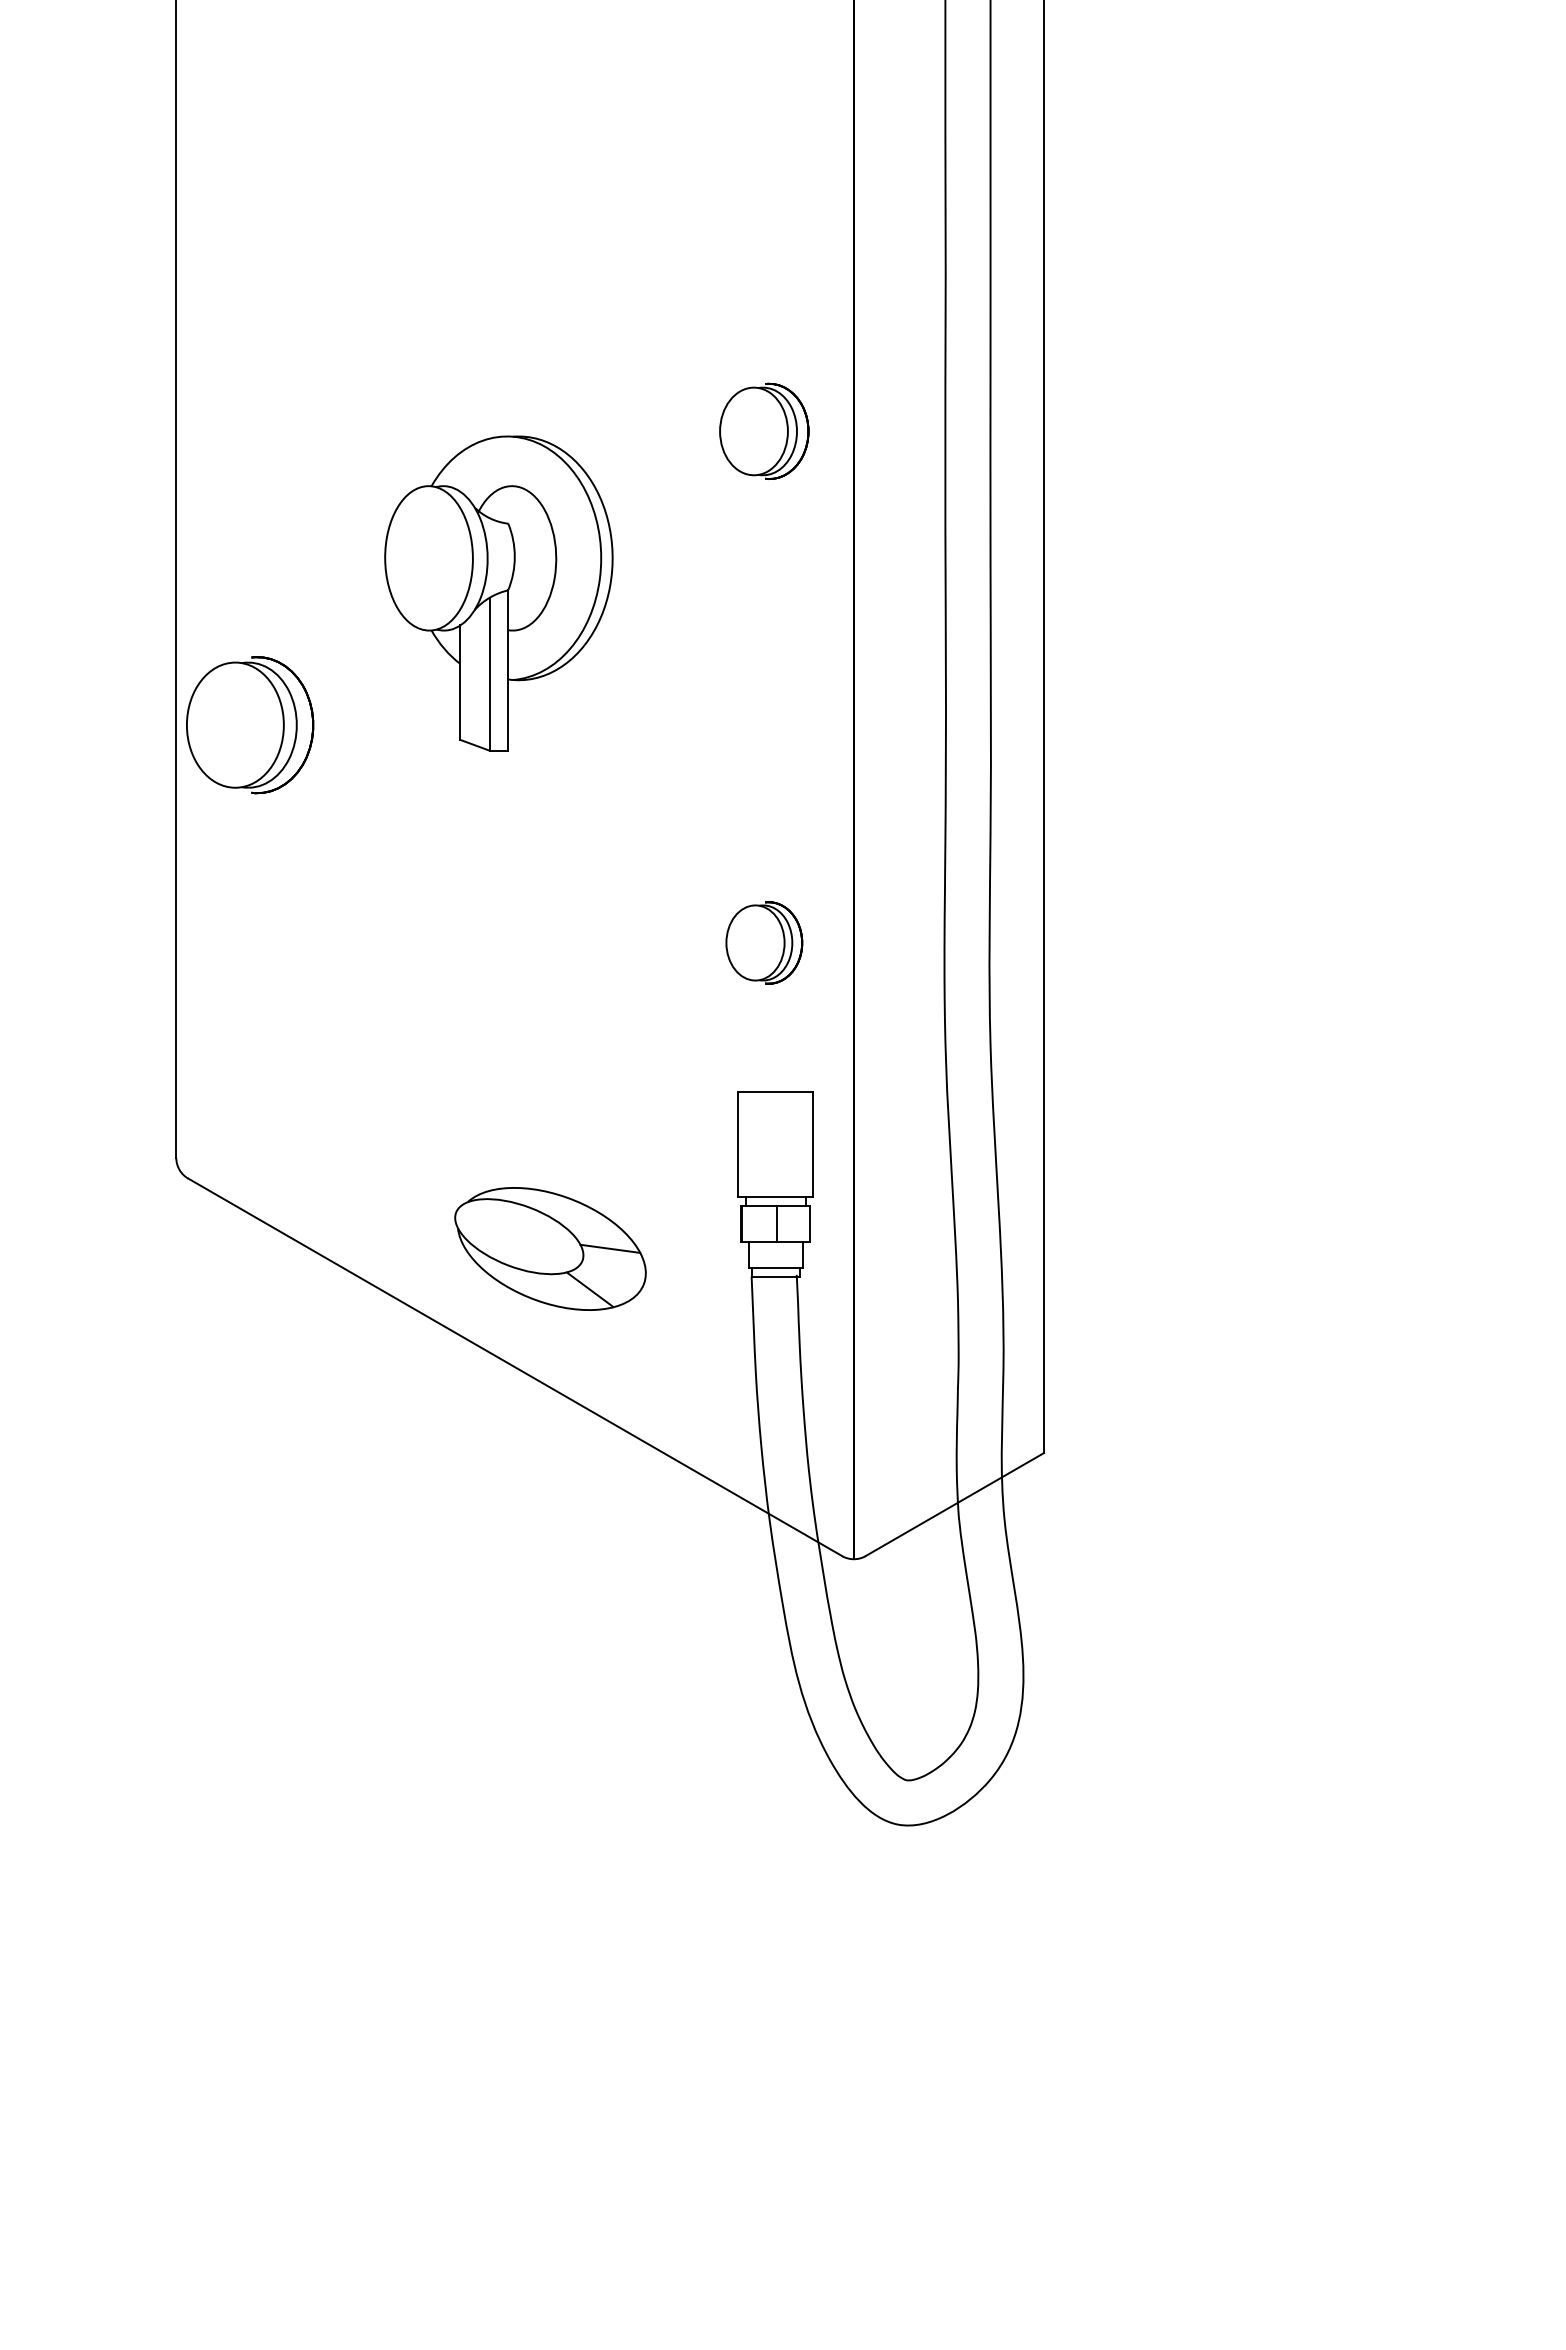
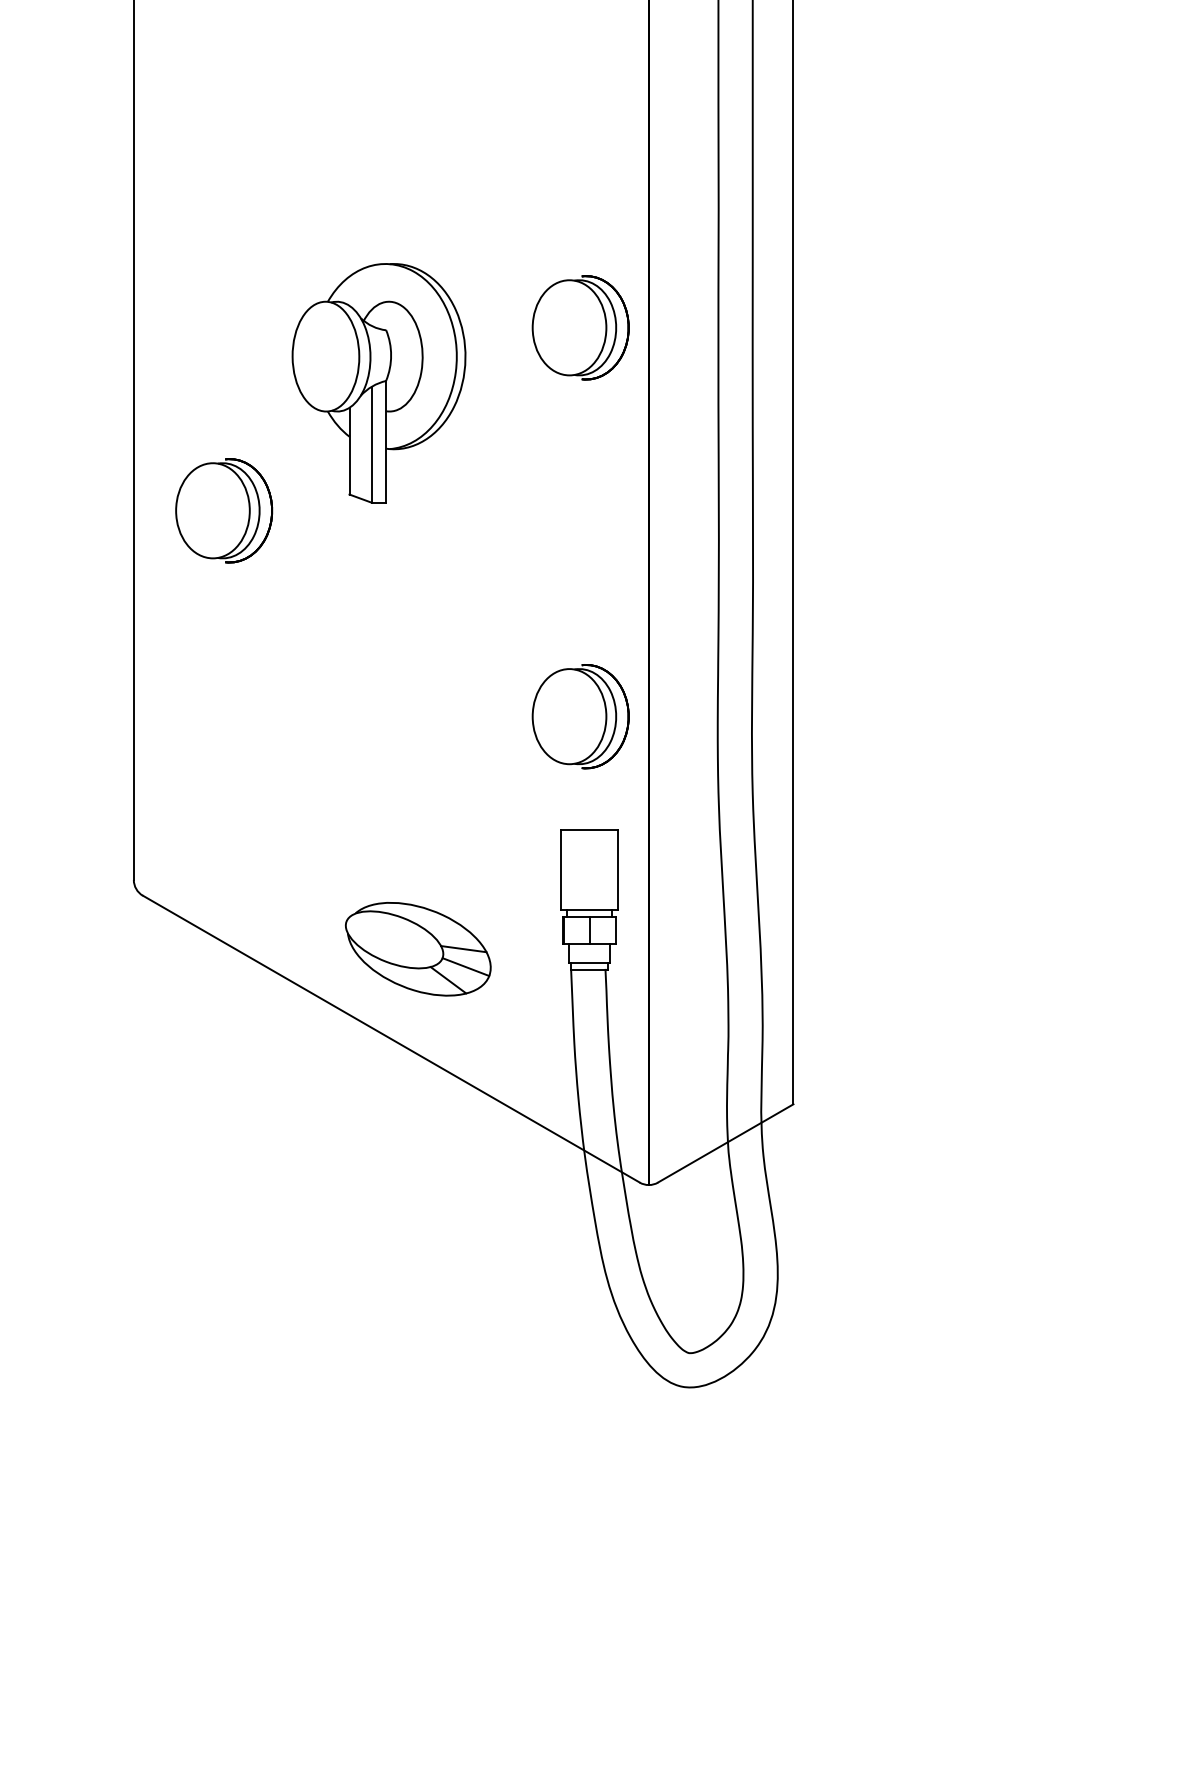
part: (764, 431) -> (580, 327), size x1.43
part: (498, 593) -> (378, 383), moved
part: (250, 725) -> (224, 511), moved
part: (764, 942) -> (580, 716), size x1.67
line: (612, 1272) -> (465, 967), added

